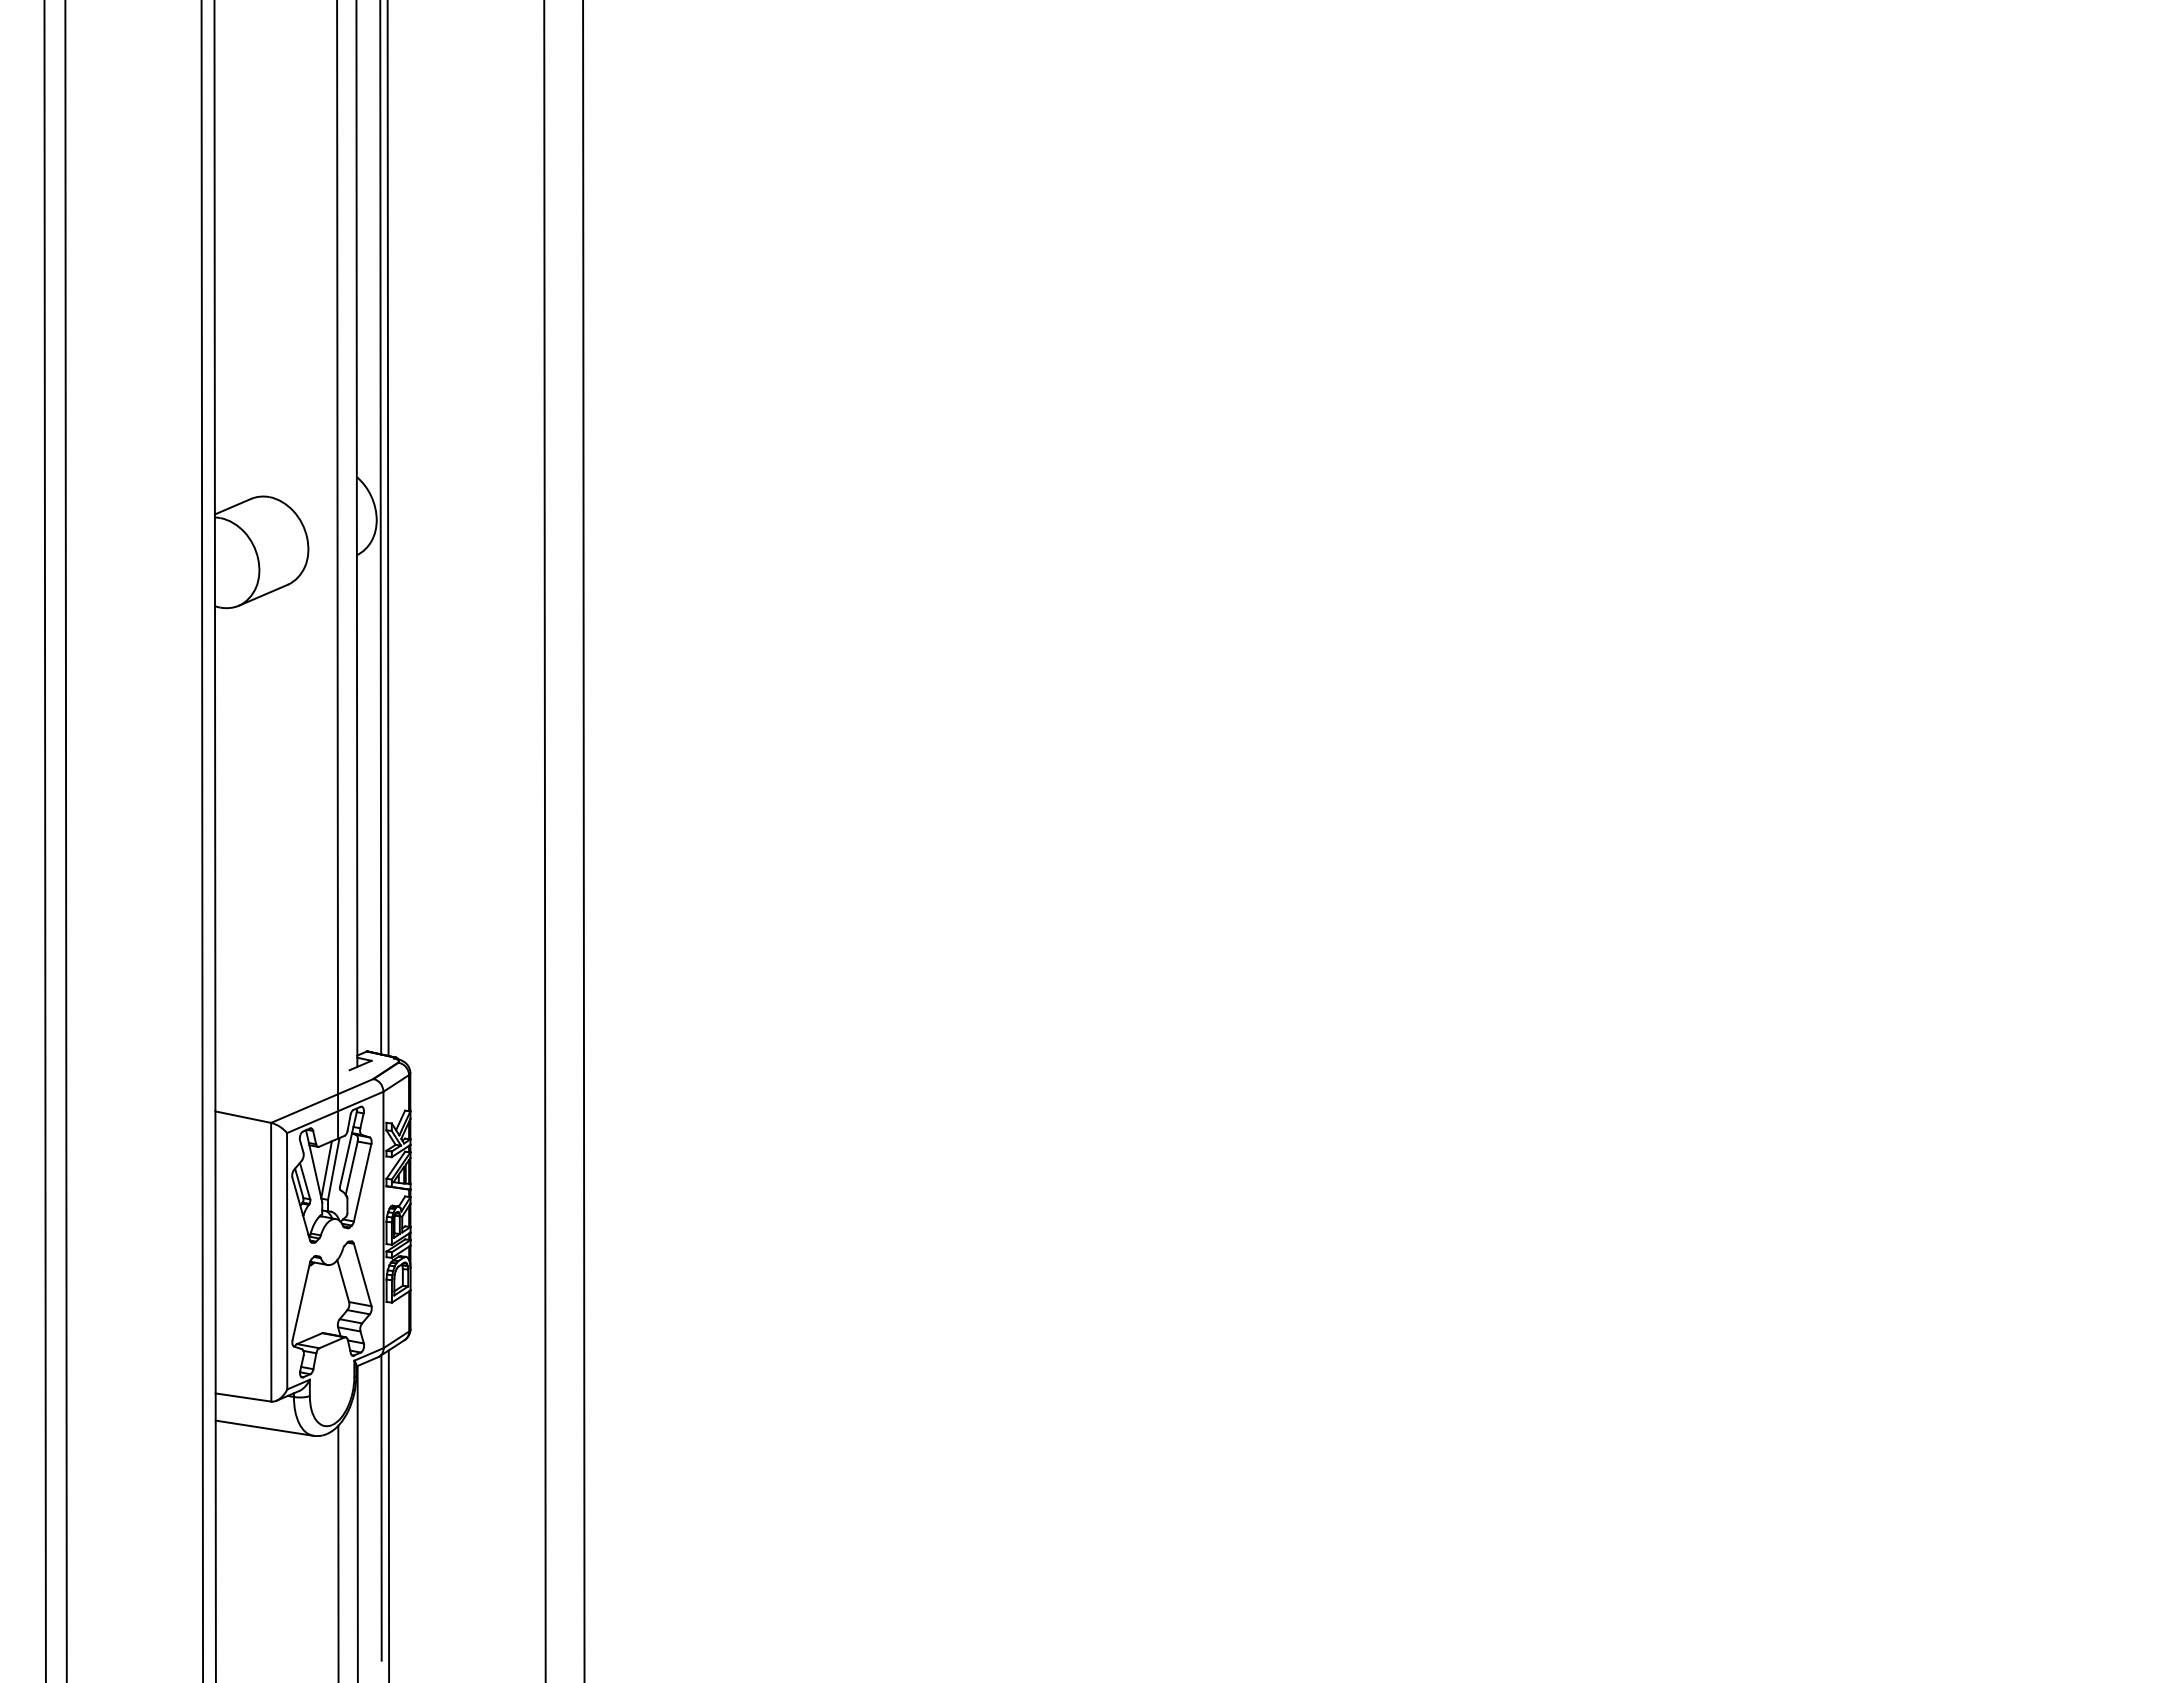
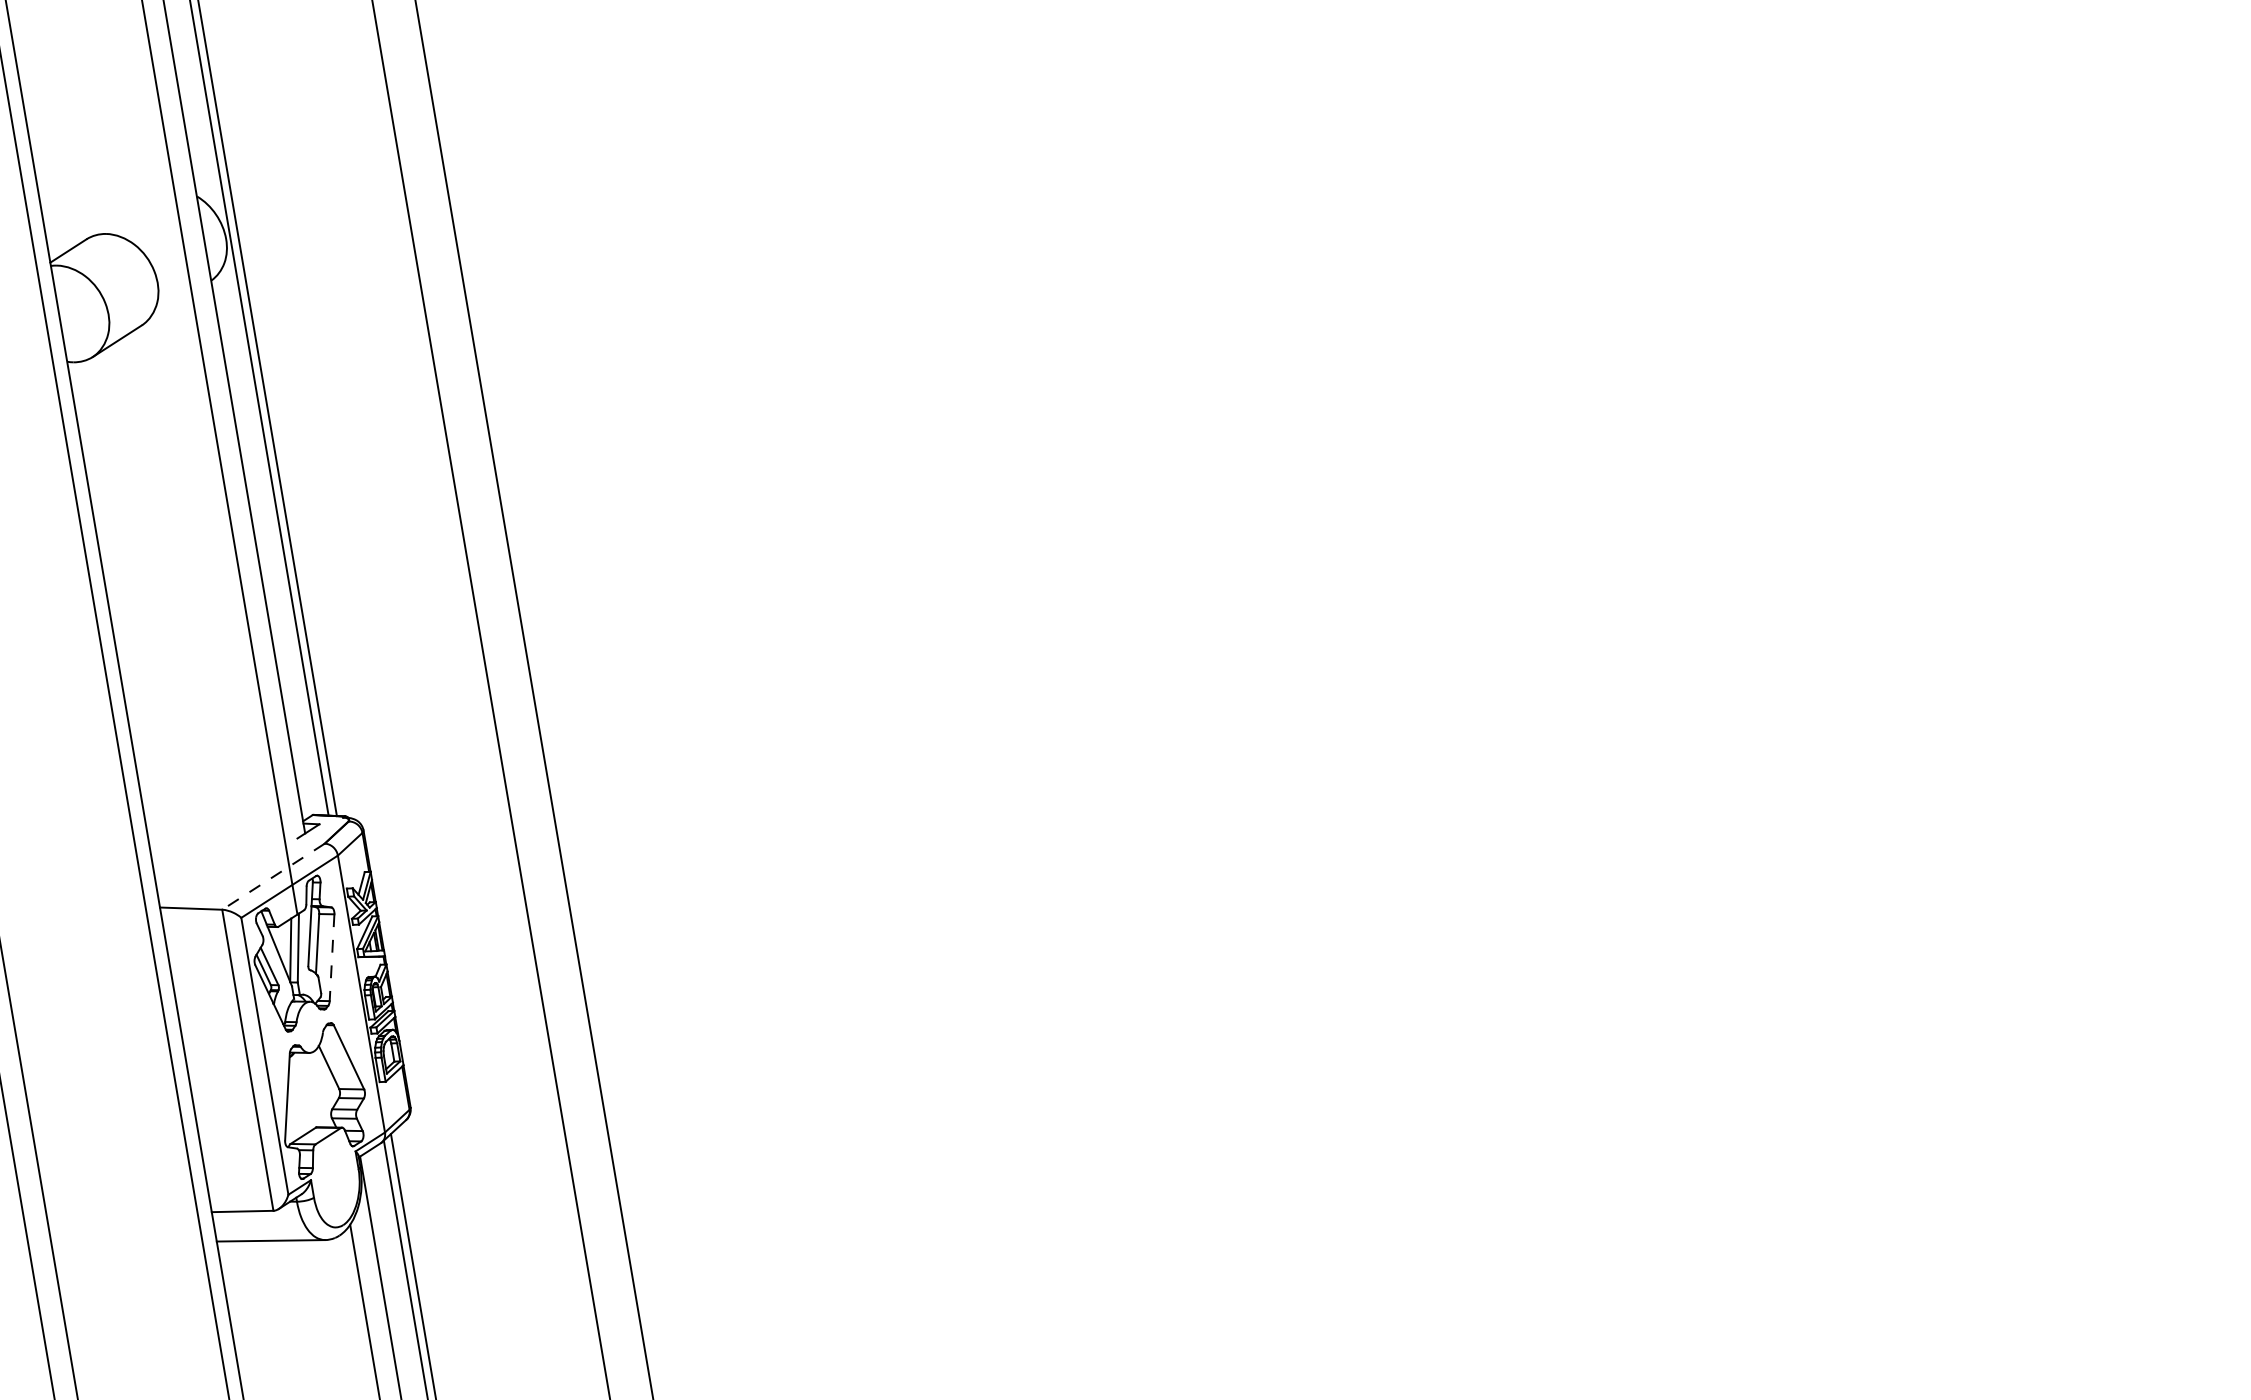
line: (322, 1100) -> (273, 876), solid -> dashed
line: (362, 1182) -> (331, 957), solid -> dashed

